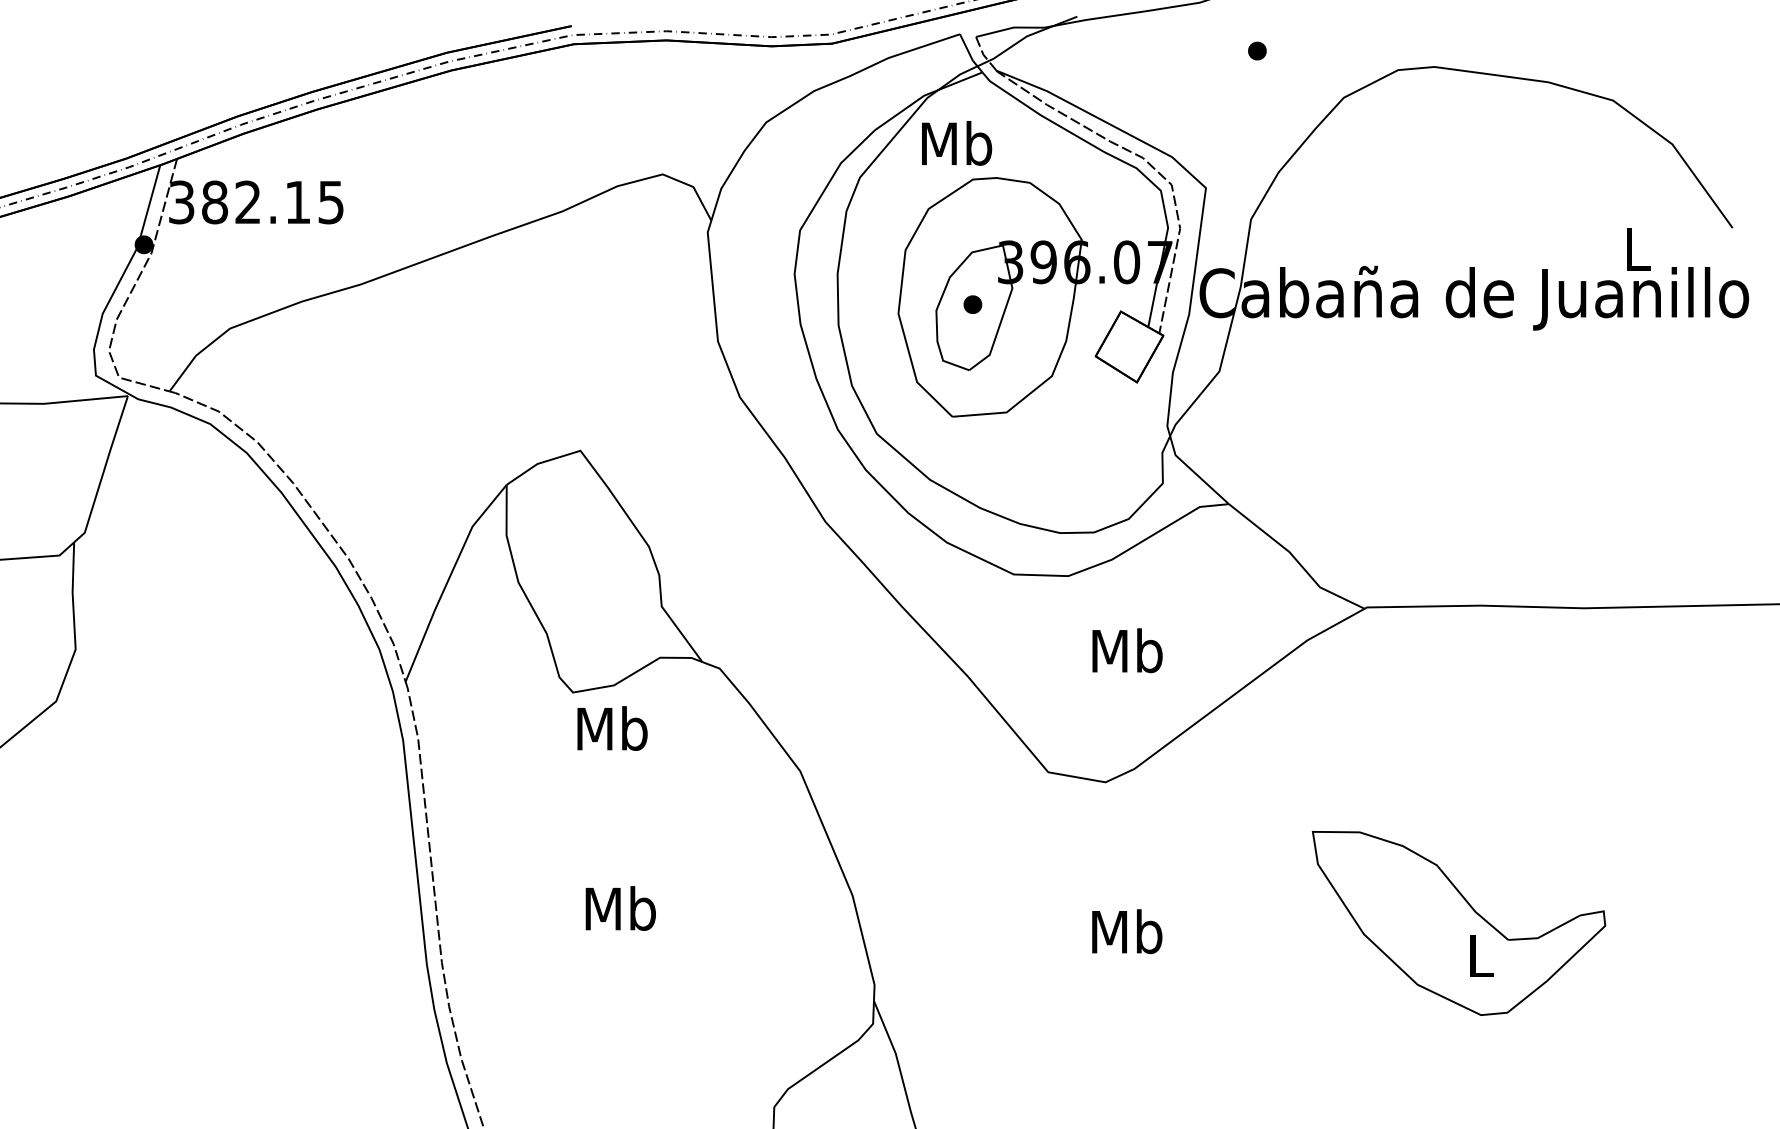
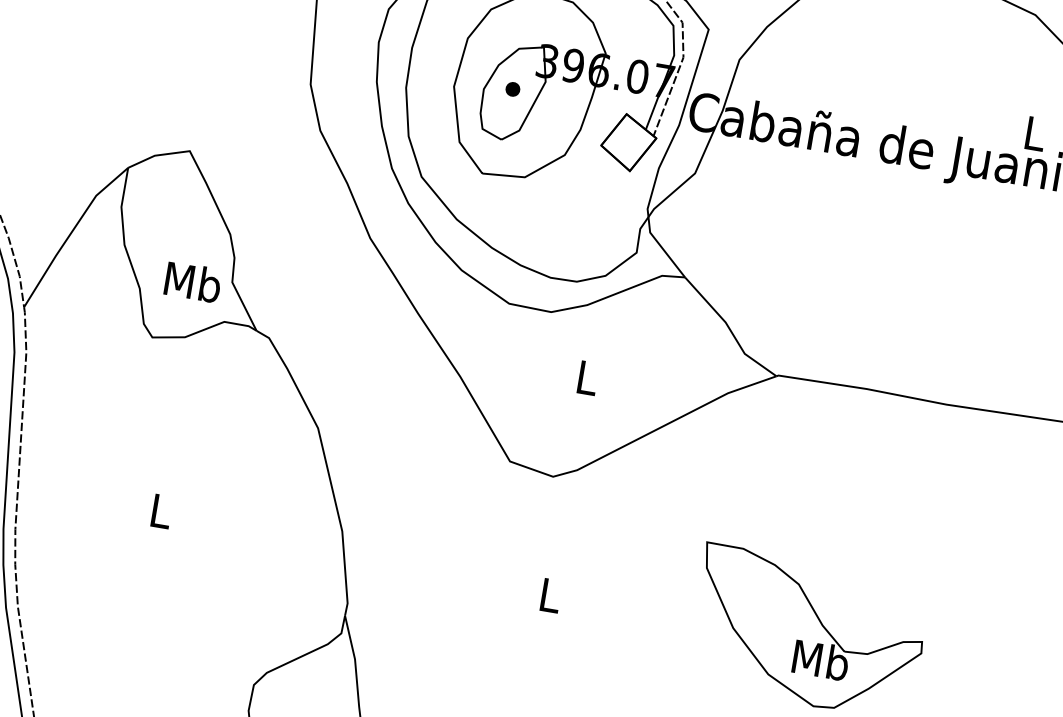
text: (1127, 650) -> (587, 377), Mb -> L
text: (612, 728) -> (193, 282), moved
text: (620, 908) -> (160, 510), Mb -> L
text: (1127, 931) -> (550, 595), Mb -> L
text: (1480, 955) -> (820, 660), L -> Mb

